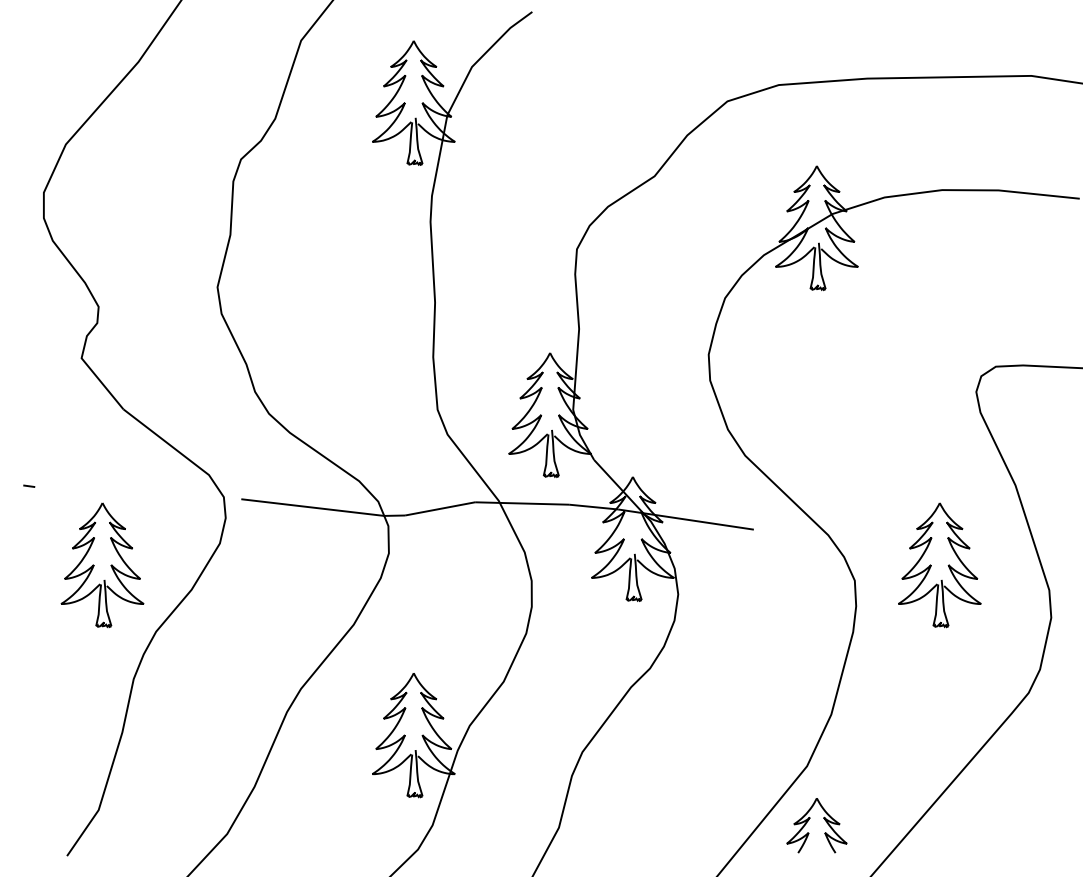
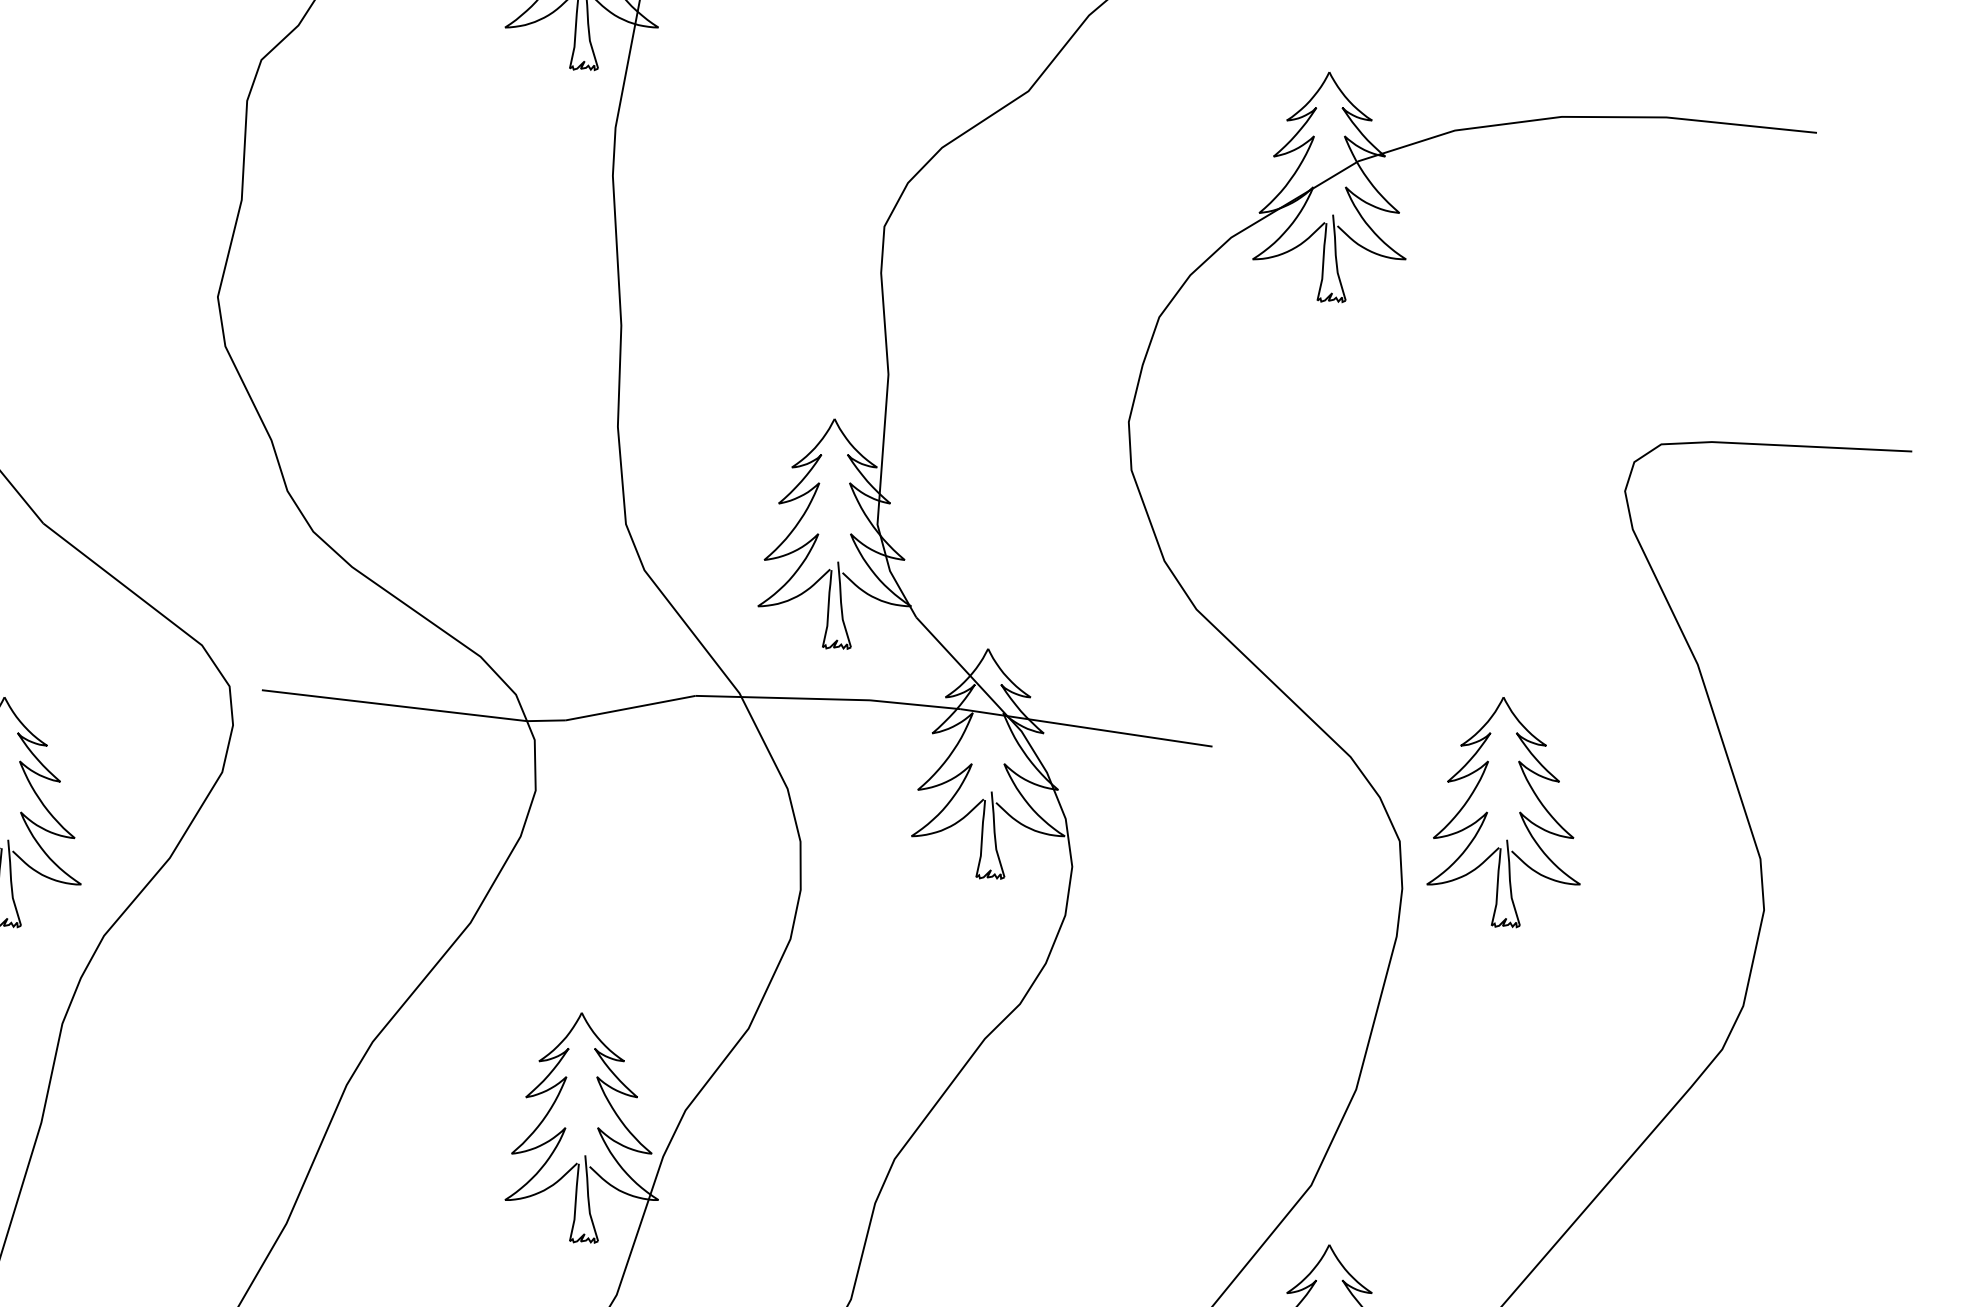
part: (939, 565) -> (1503, 813), moved

